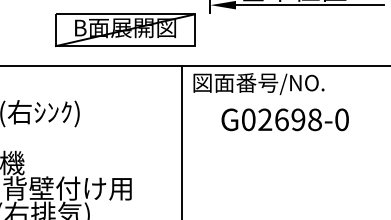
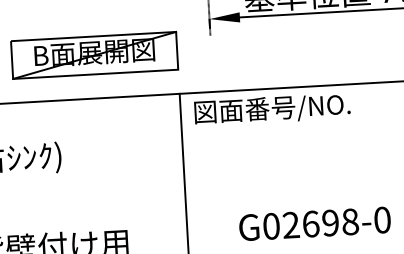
part: (125, 30) -> (94, 55), moved
text: (284, 119) -> (314, 223), moved

